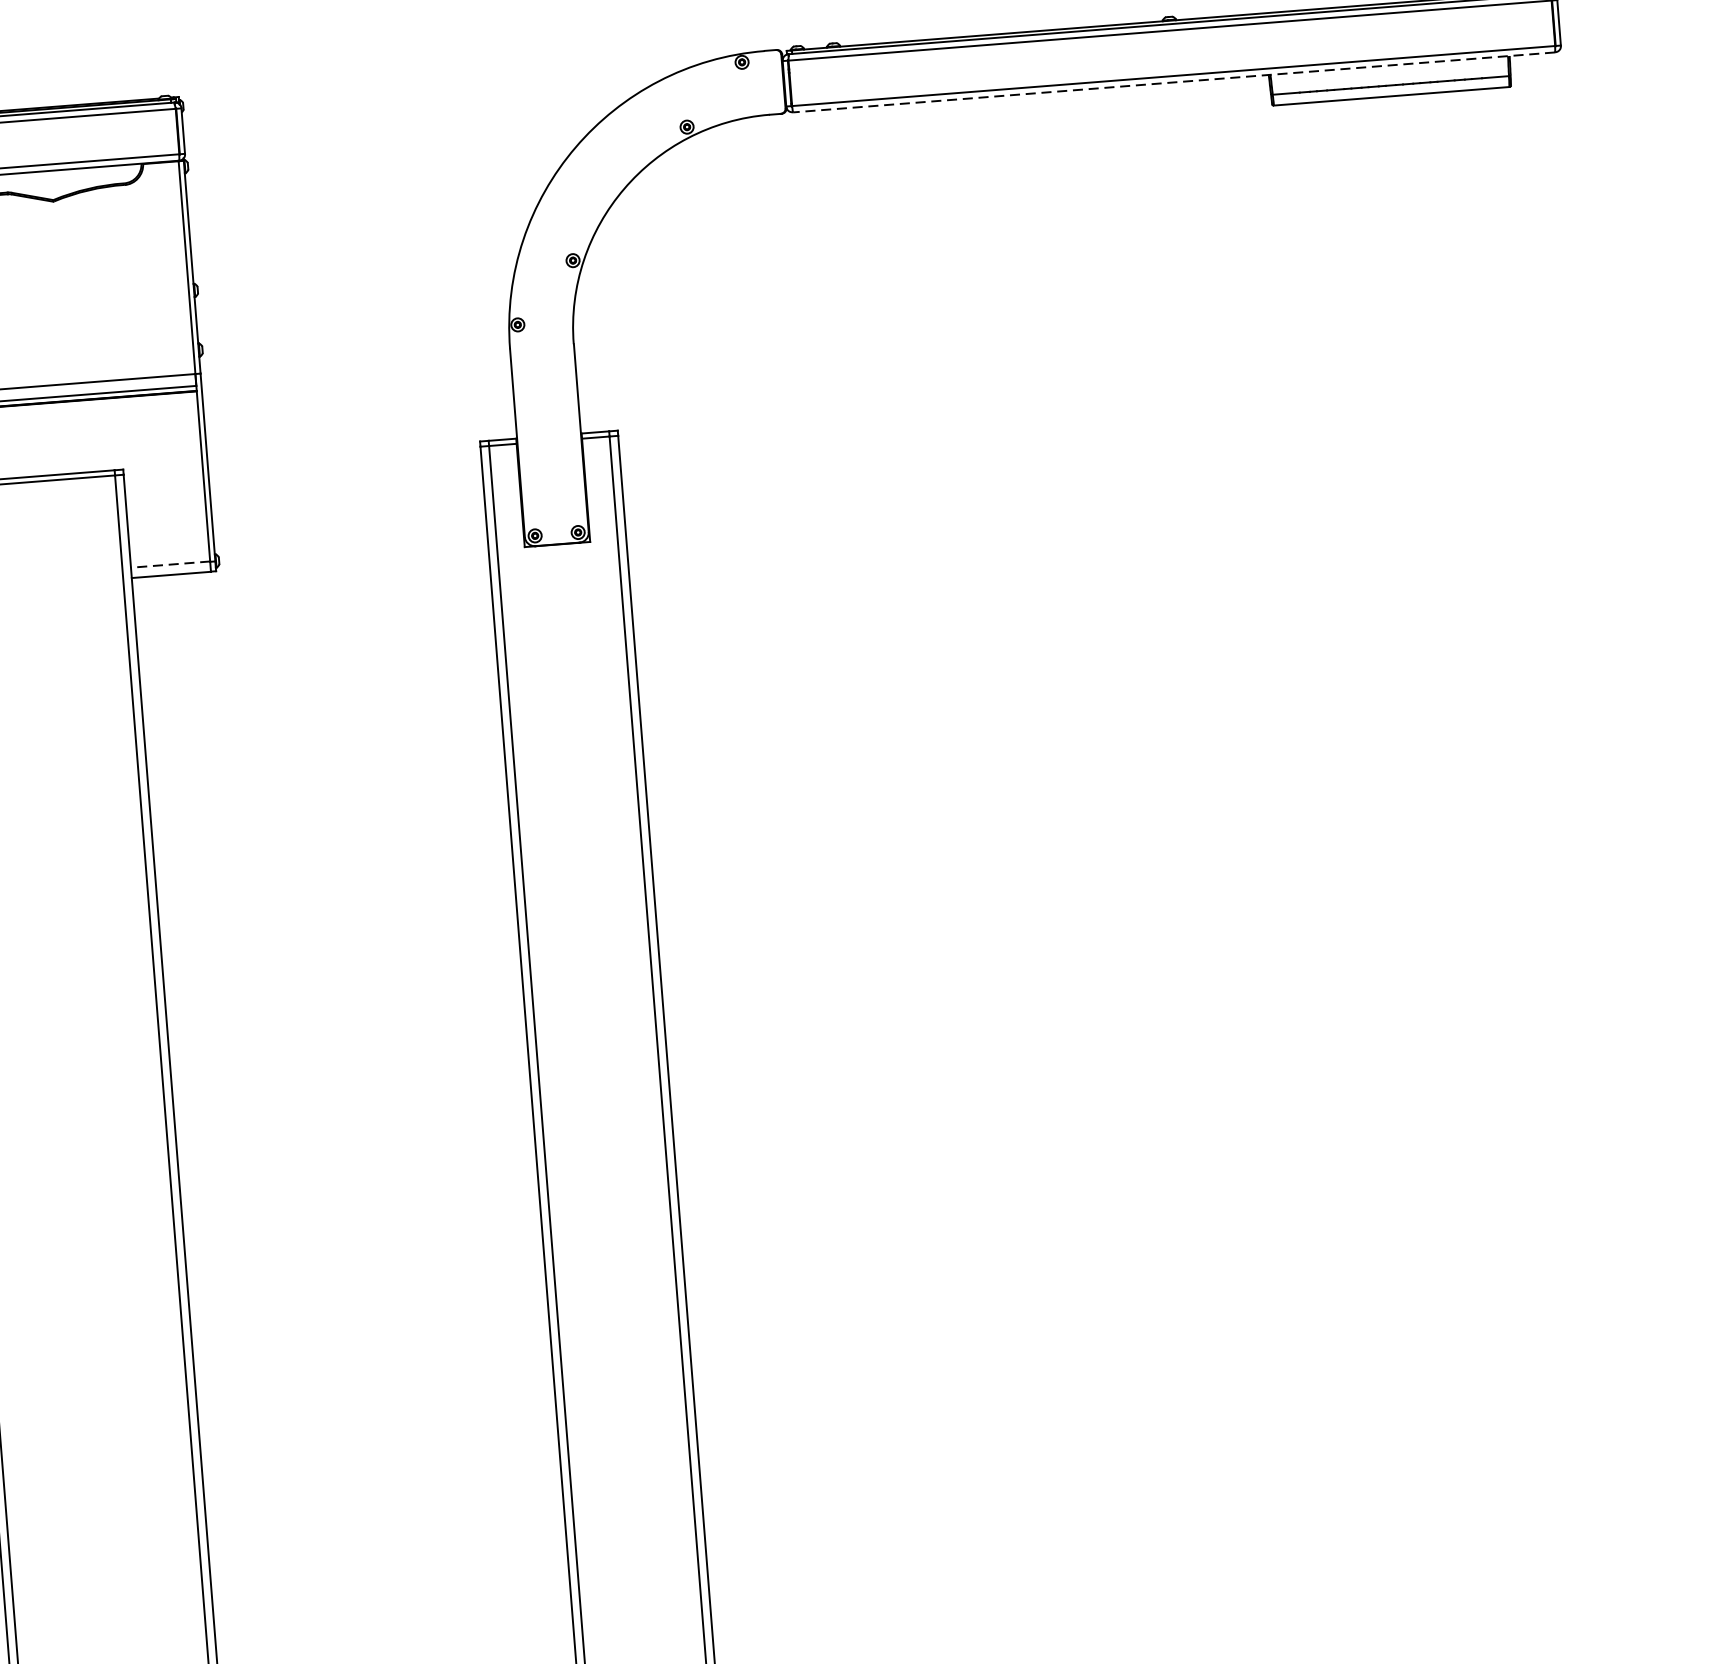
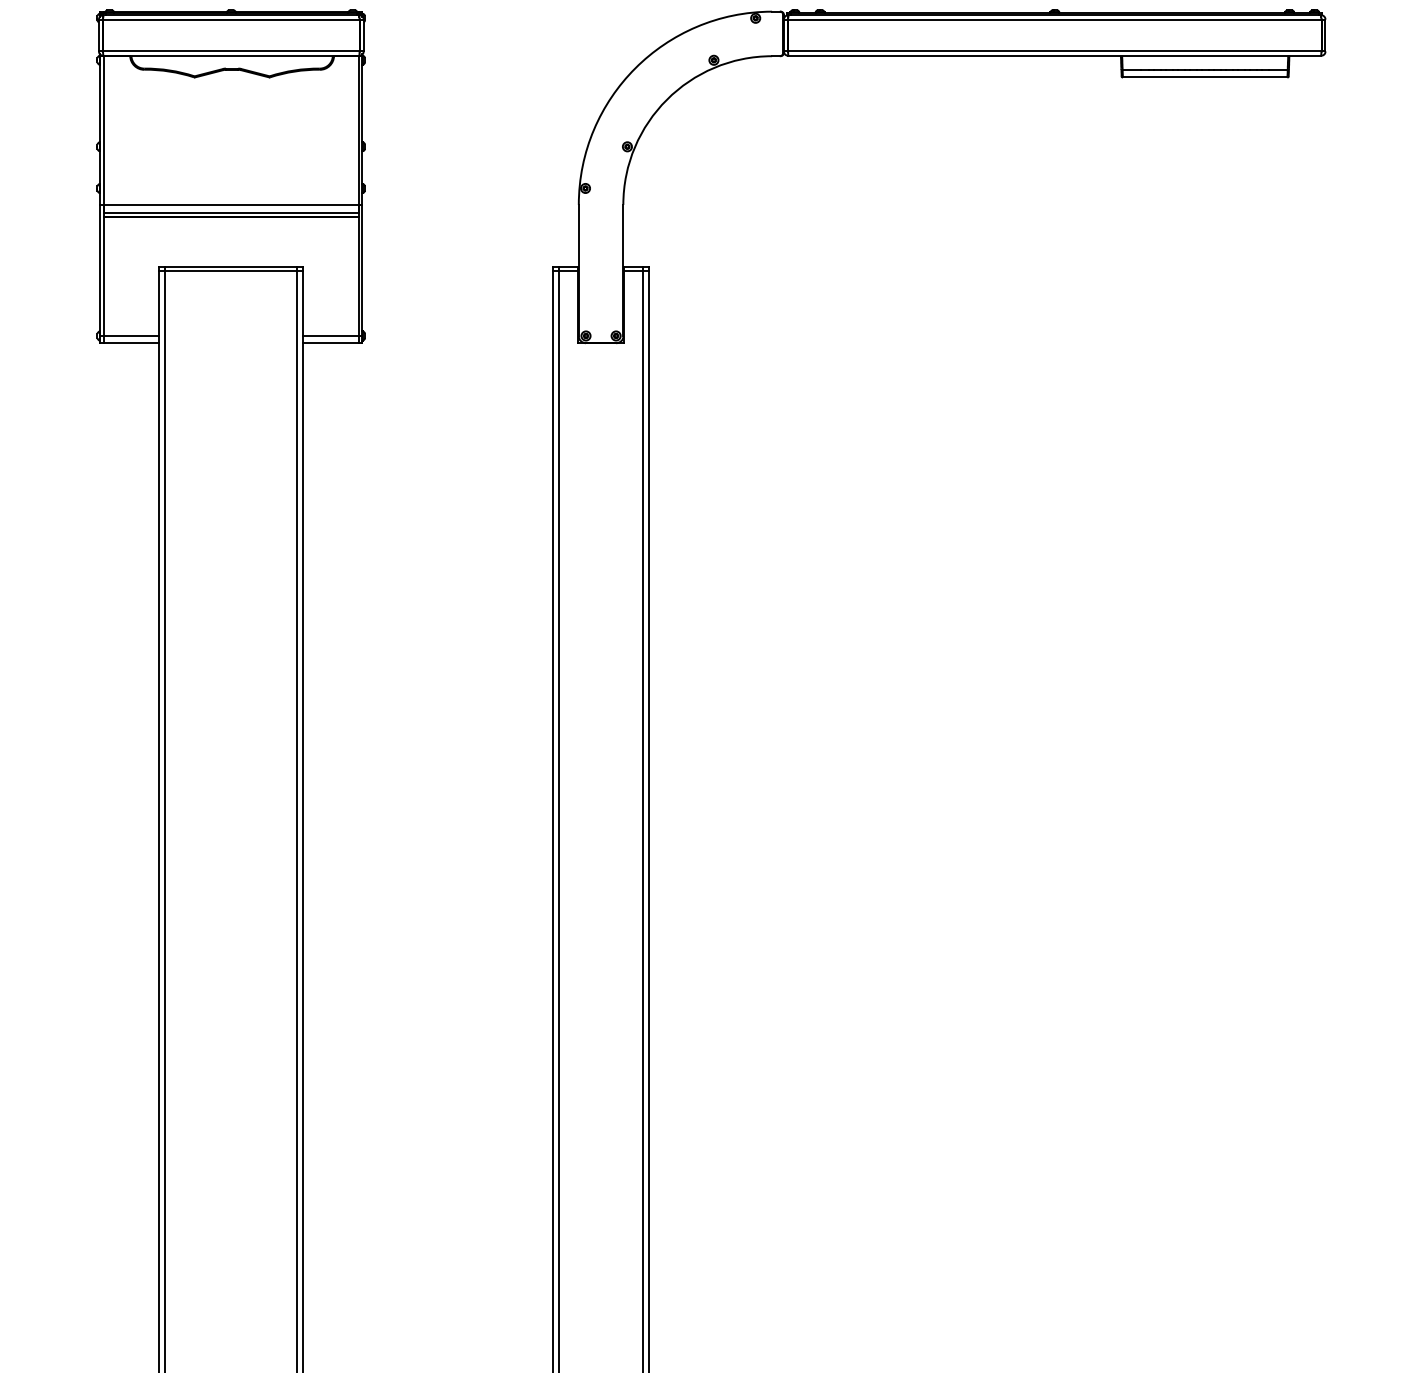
line: (1173, 81) -> (1054, 55), dashed -> solid
line: (171, 565) -> (331, 336), dashed -> solid

